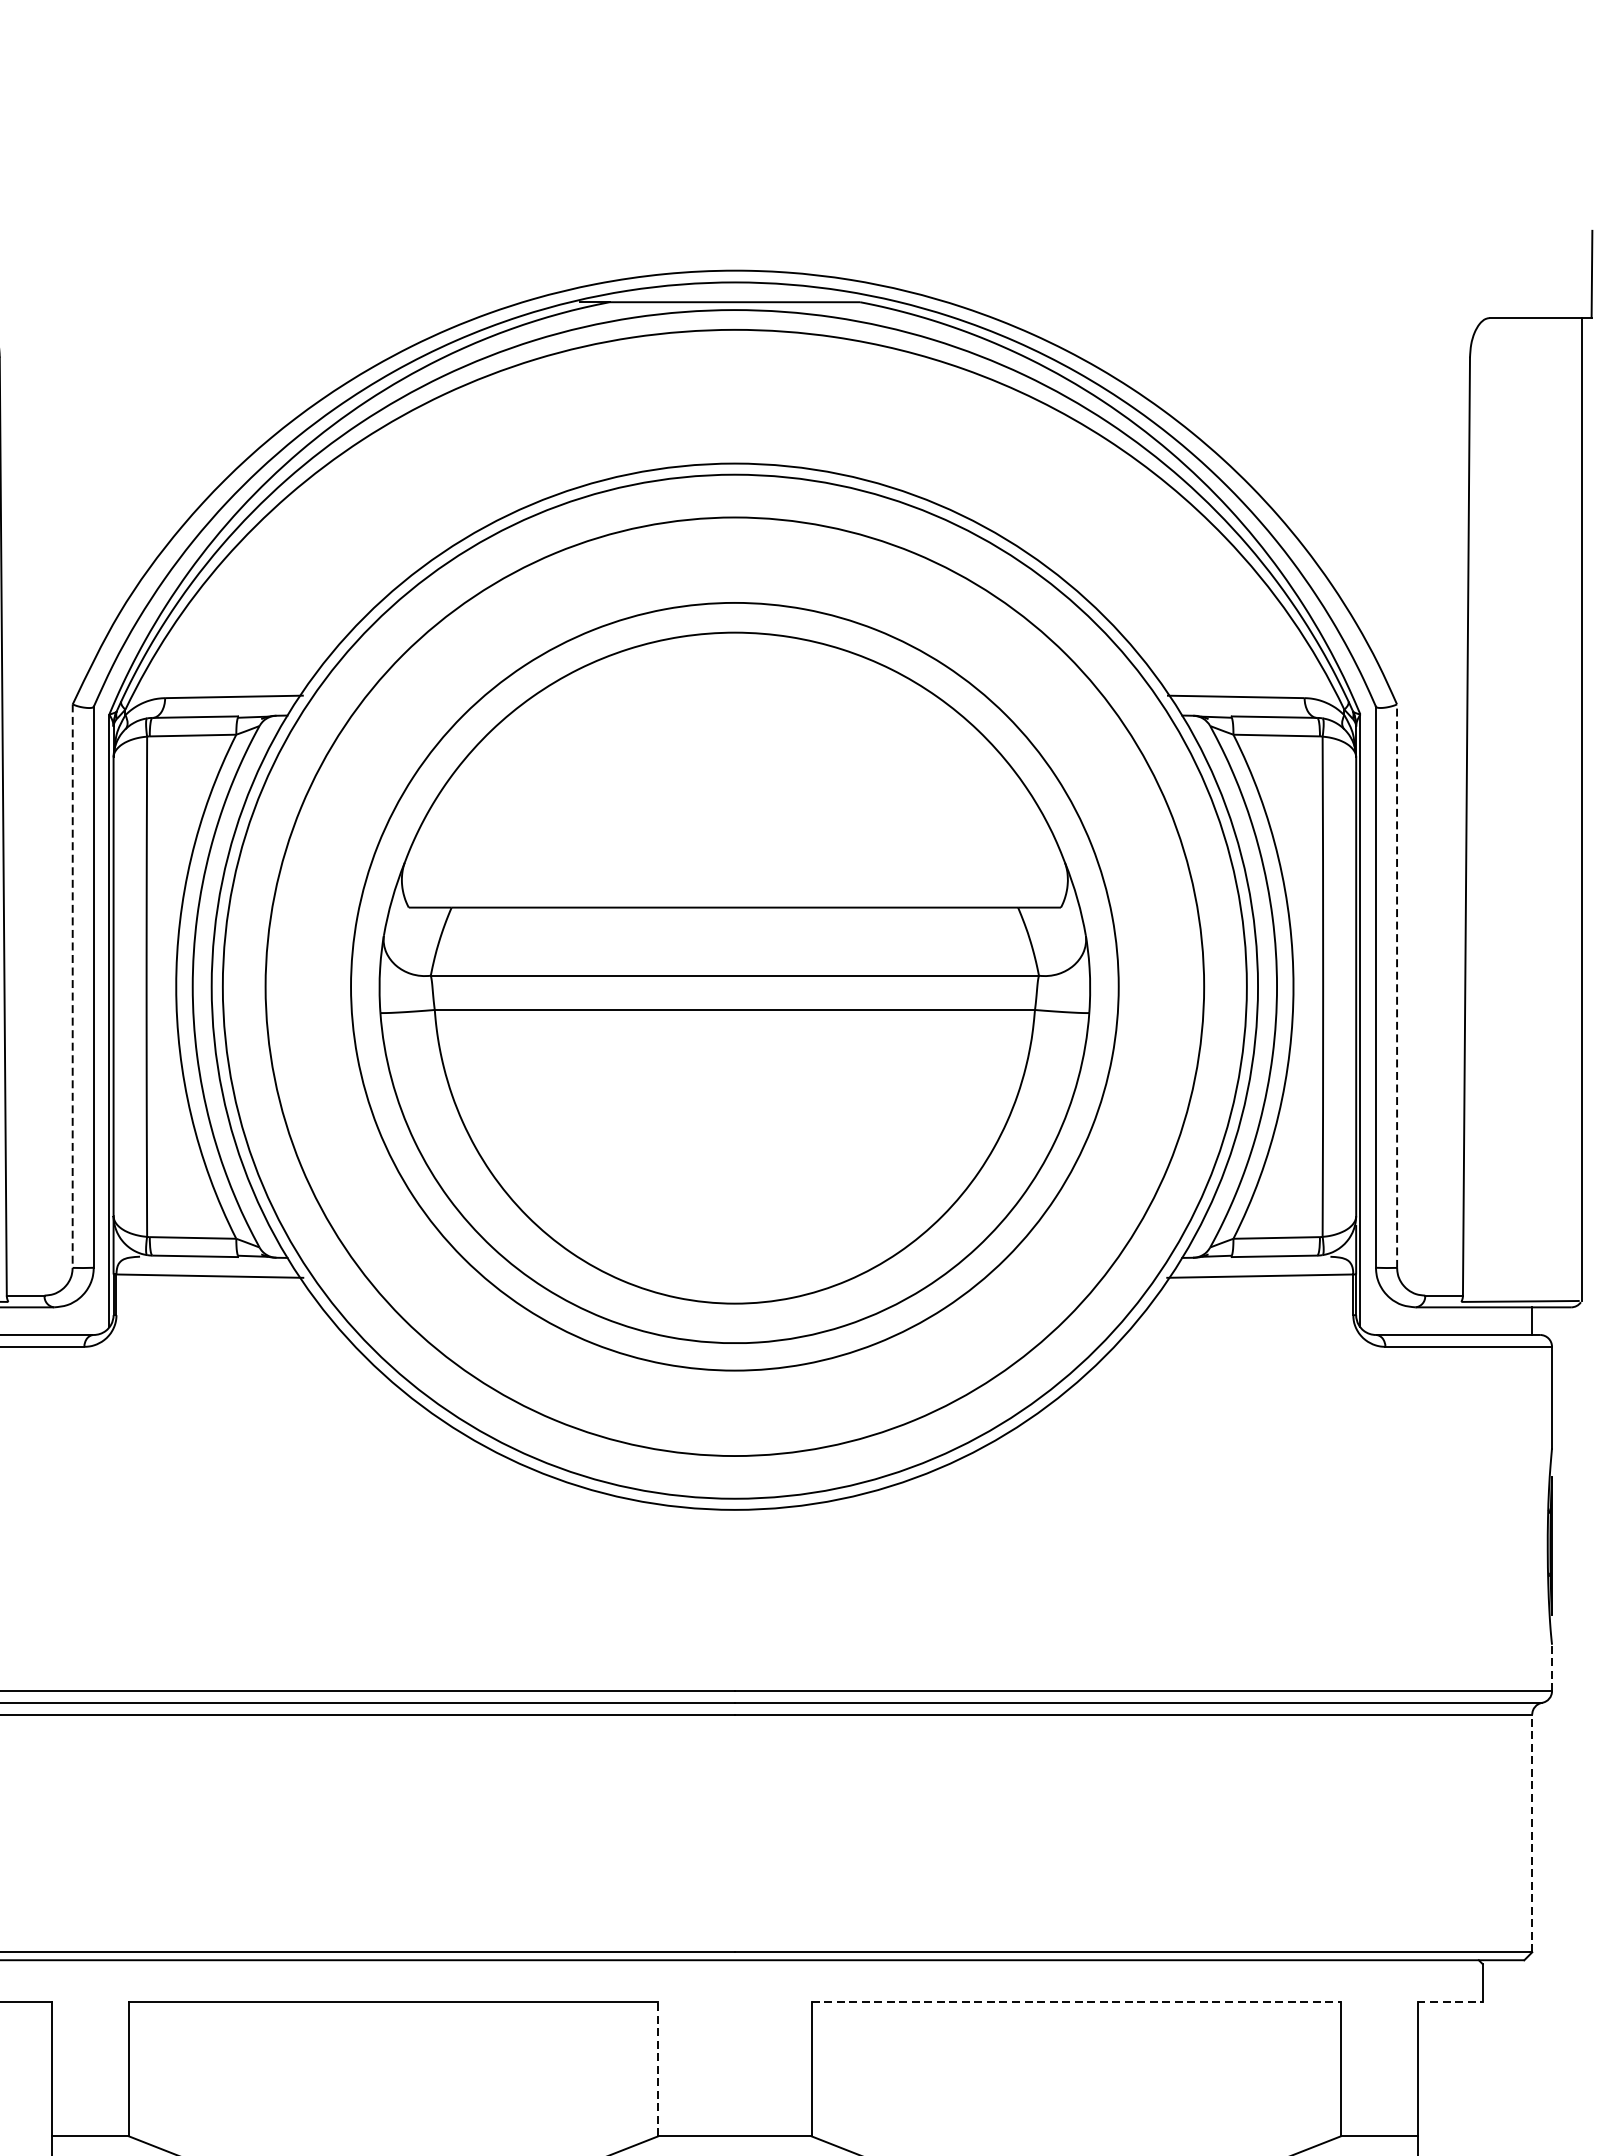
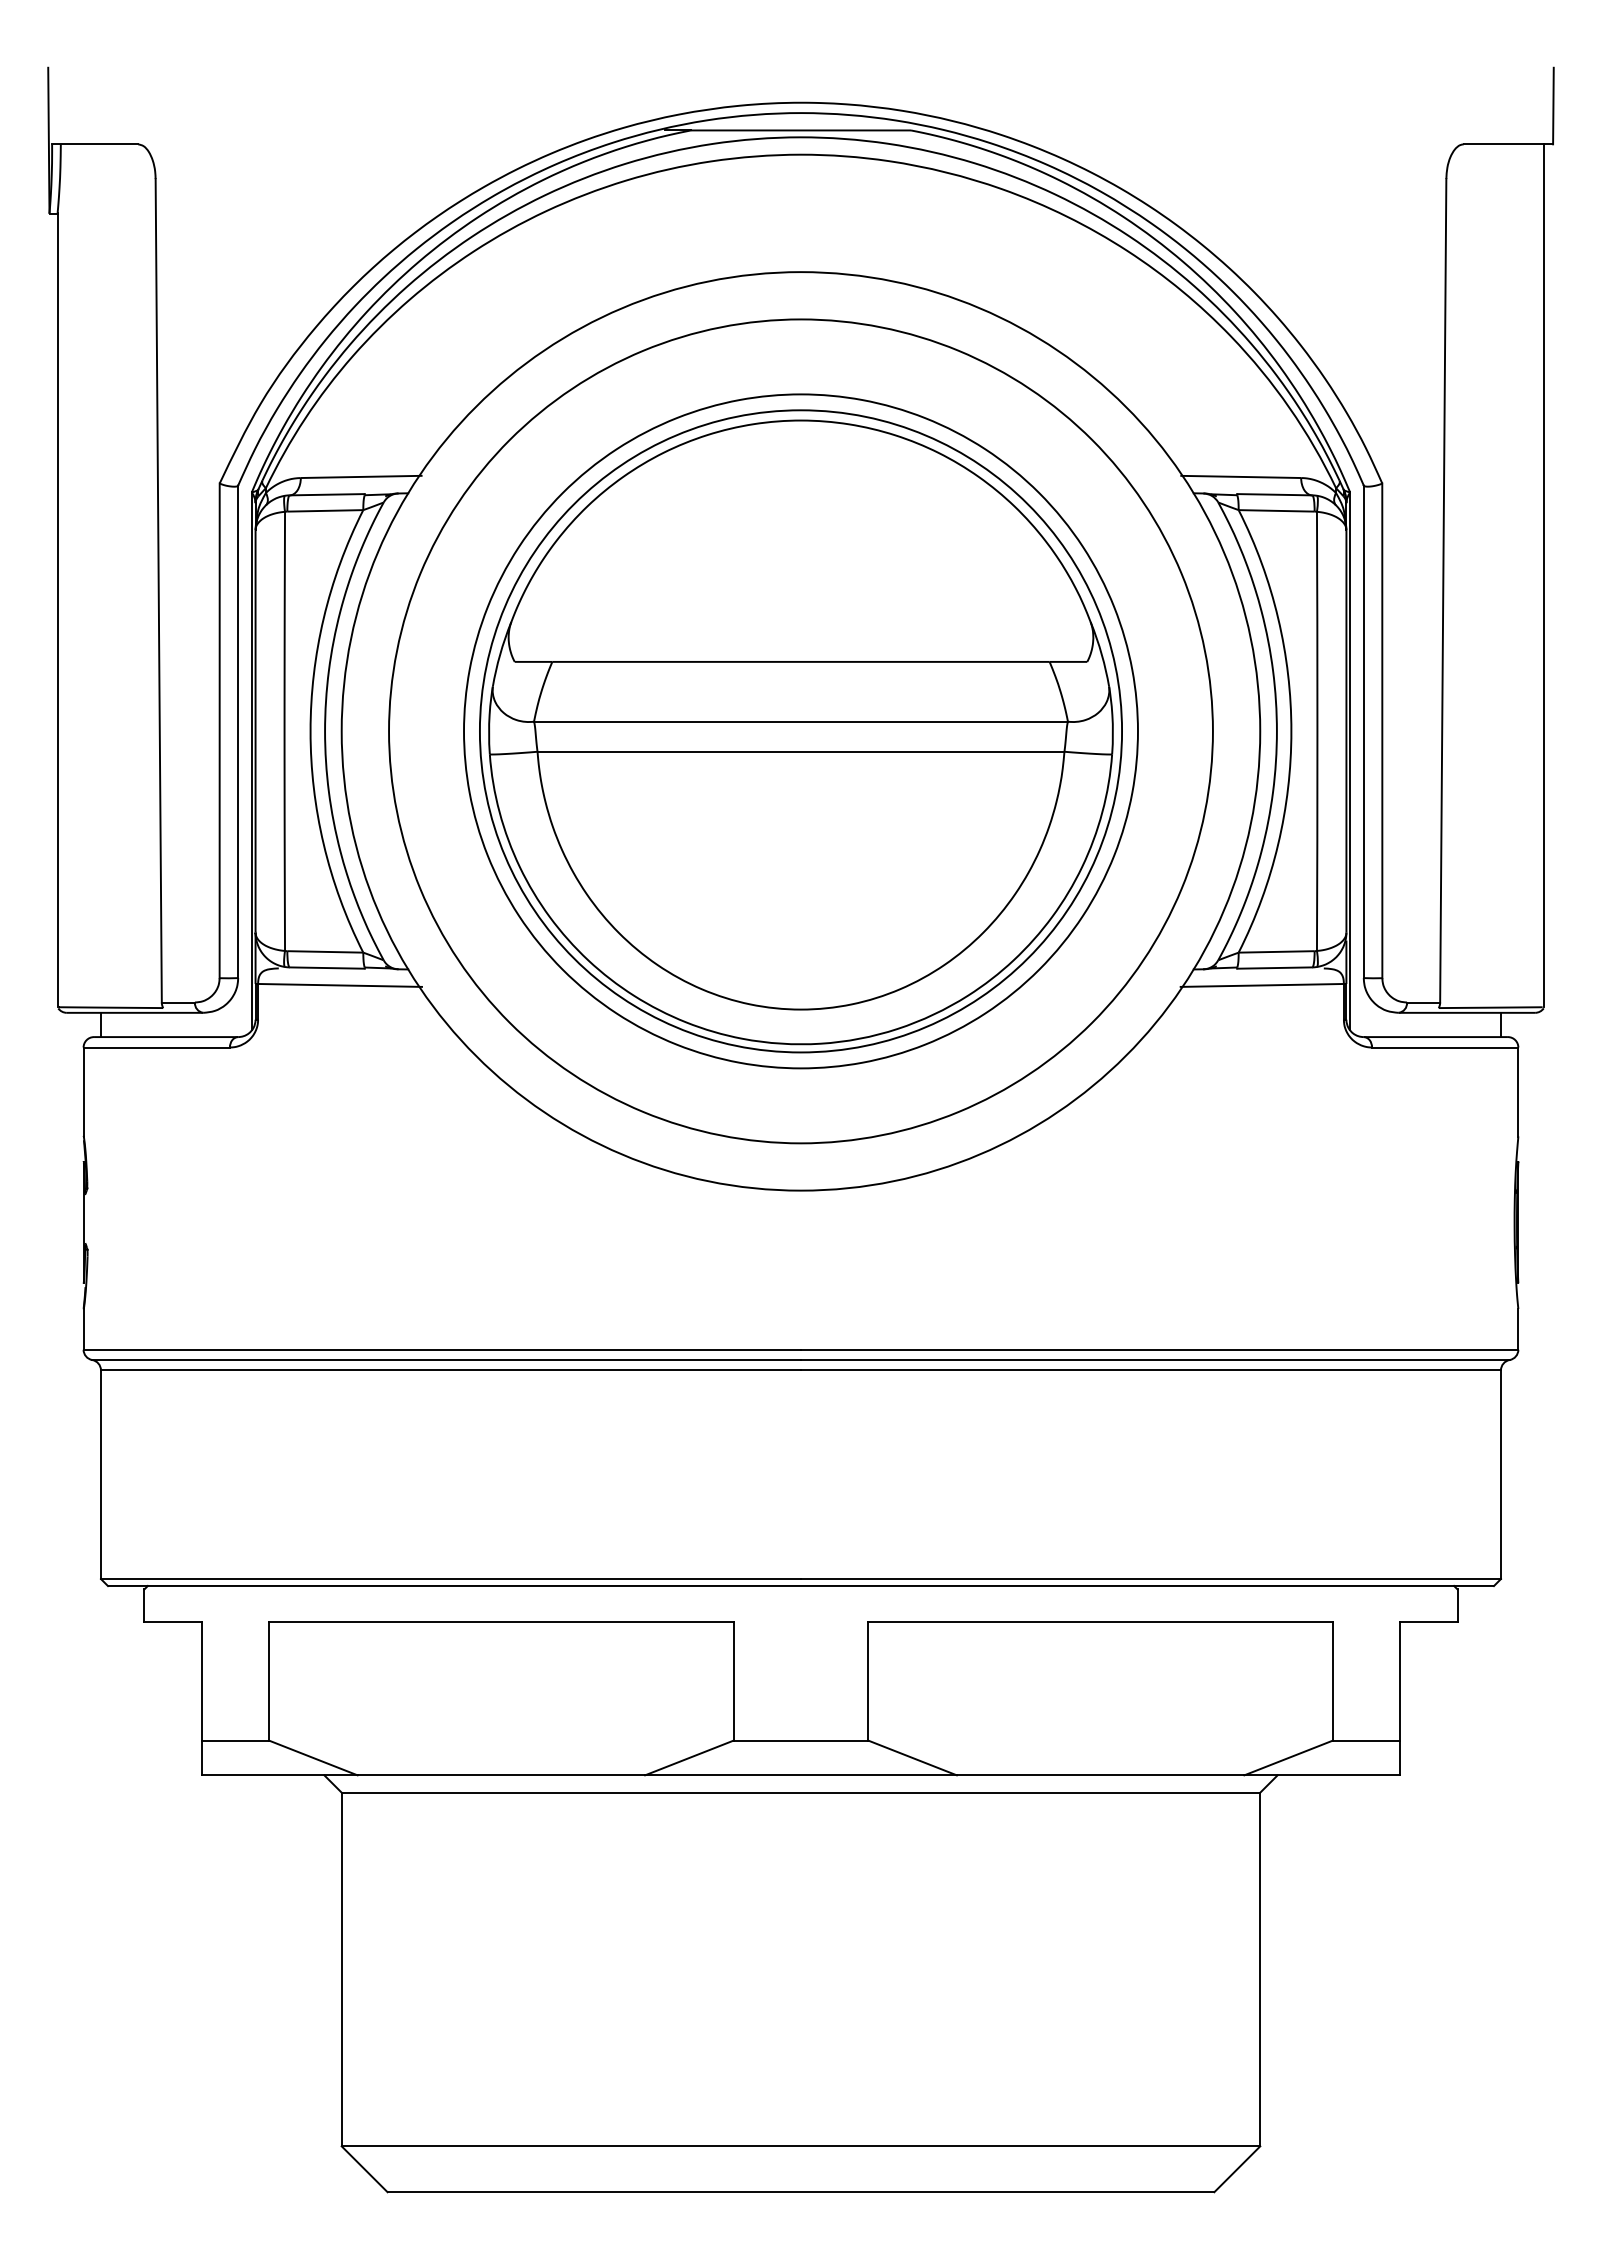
line: (1397, 985) -> (1382, 730), dashed -> solid
line: (72, 986) -> (219, 731), dashed -> solid
circle: (734, 986) -> (800, 731), size x0.71
line: (1552, 1668) -> (1518, 1329), dashed -> solid
line: (1531, 1833) -> (1500, 1474), dashed -> solid
line: (1077, 2001) -> (1101, 1622), dashed -> solid
line: (1449, 2001) -> (1428, 1622), dashed -> solid
line: (658, 2069) -> (733, 1681), dashed -> solid

